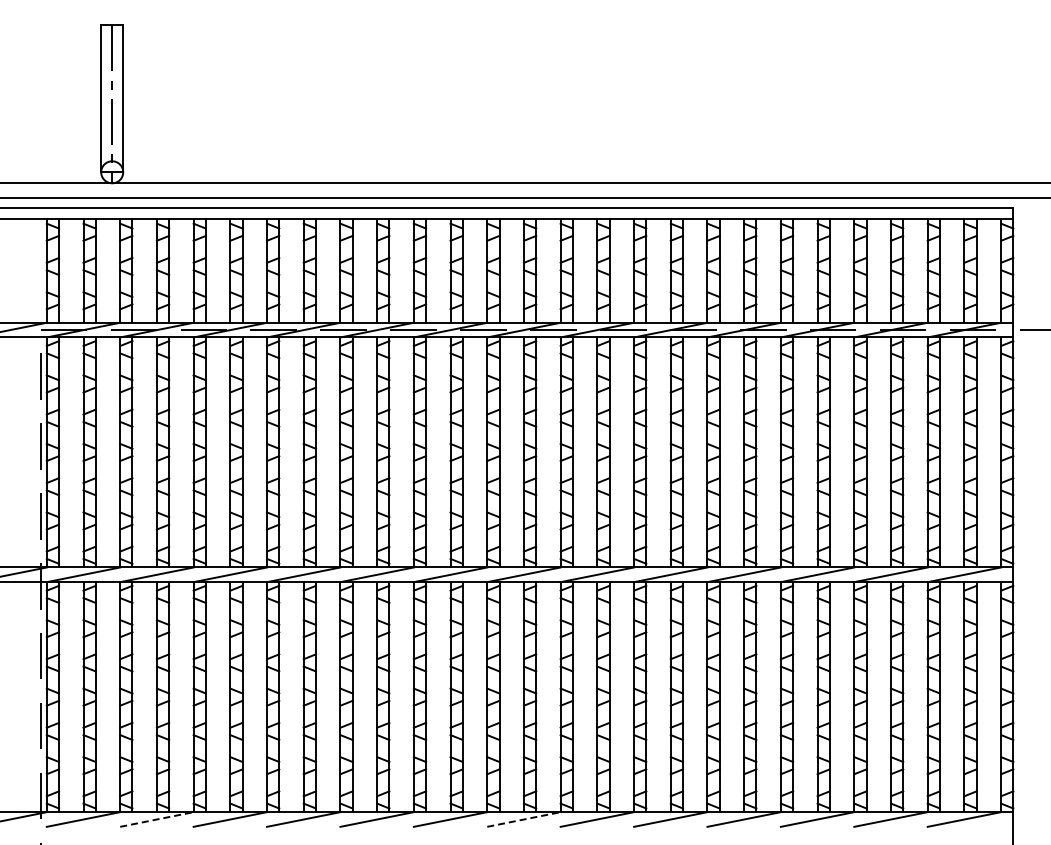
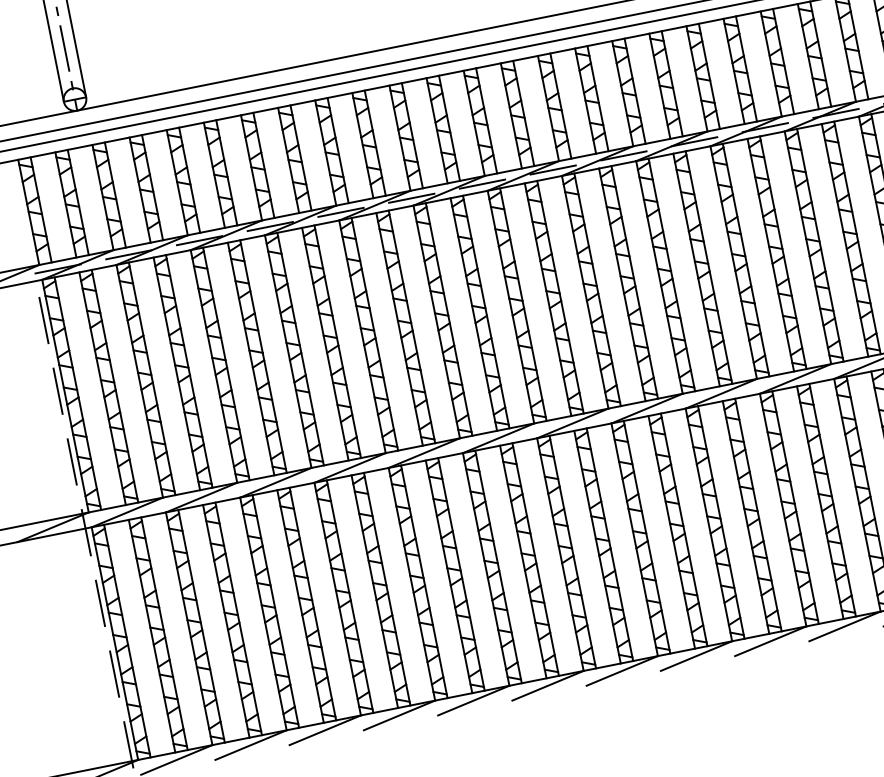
line: (157, 819) -> (251, 744), dashed -> solid
line: (524, 819) -> (622, 670), dashed -> solid

